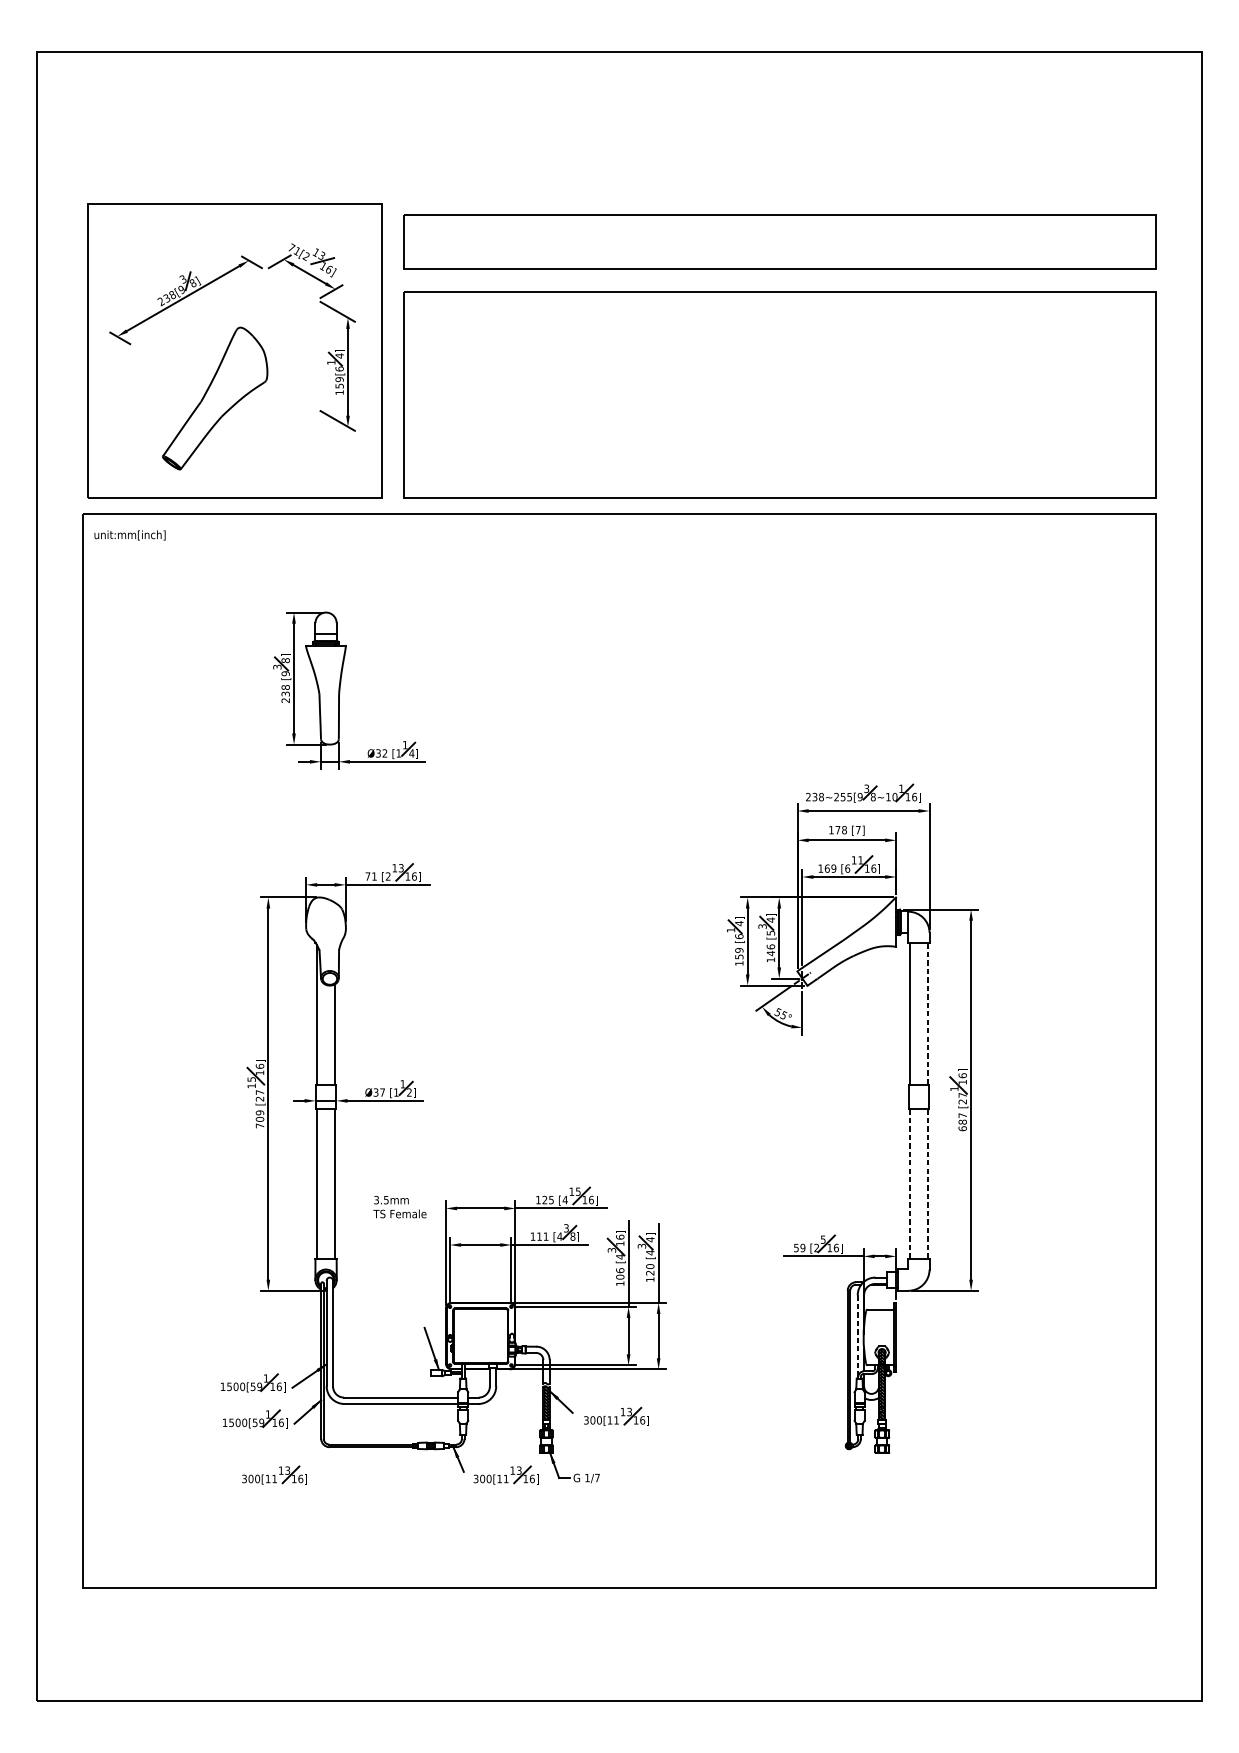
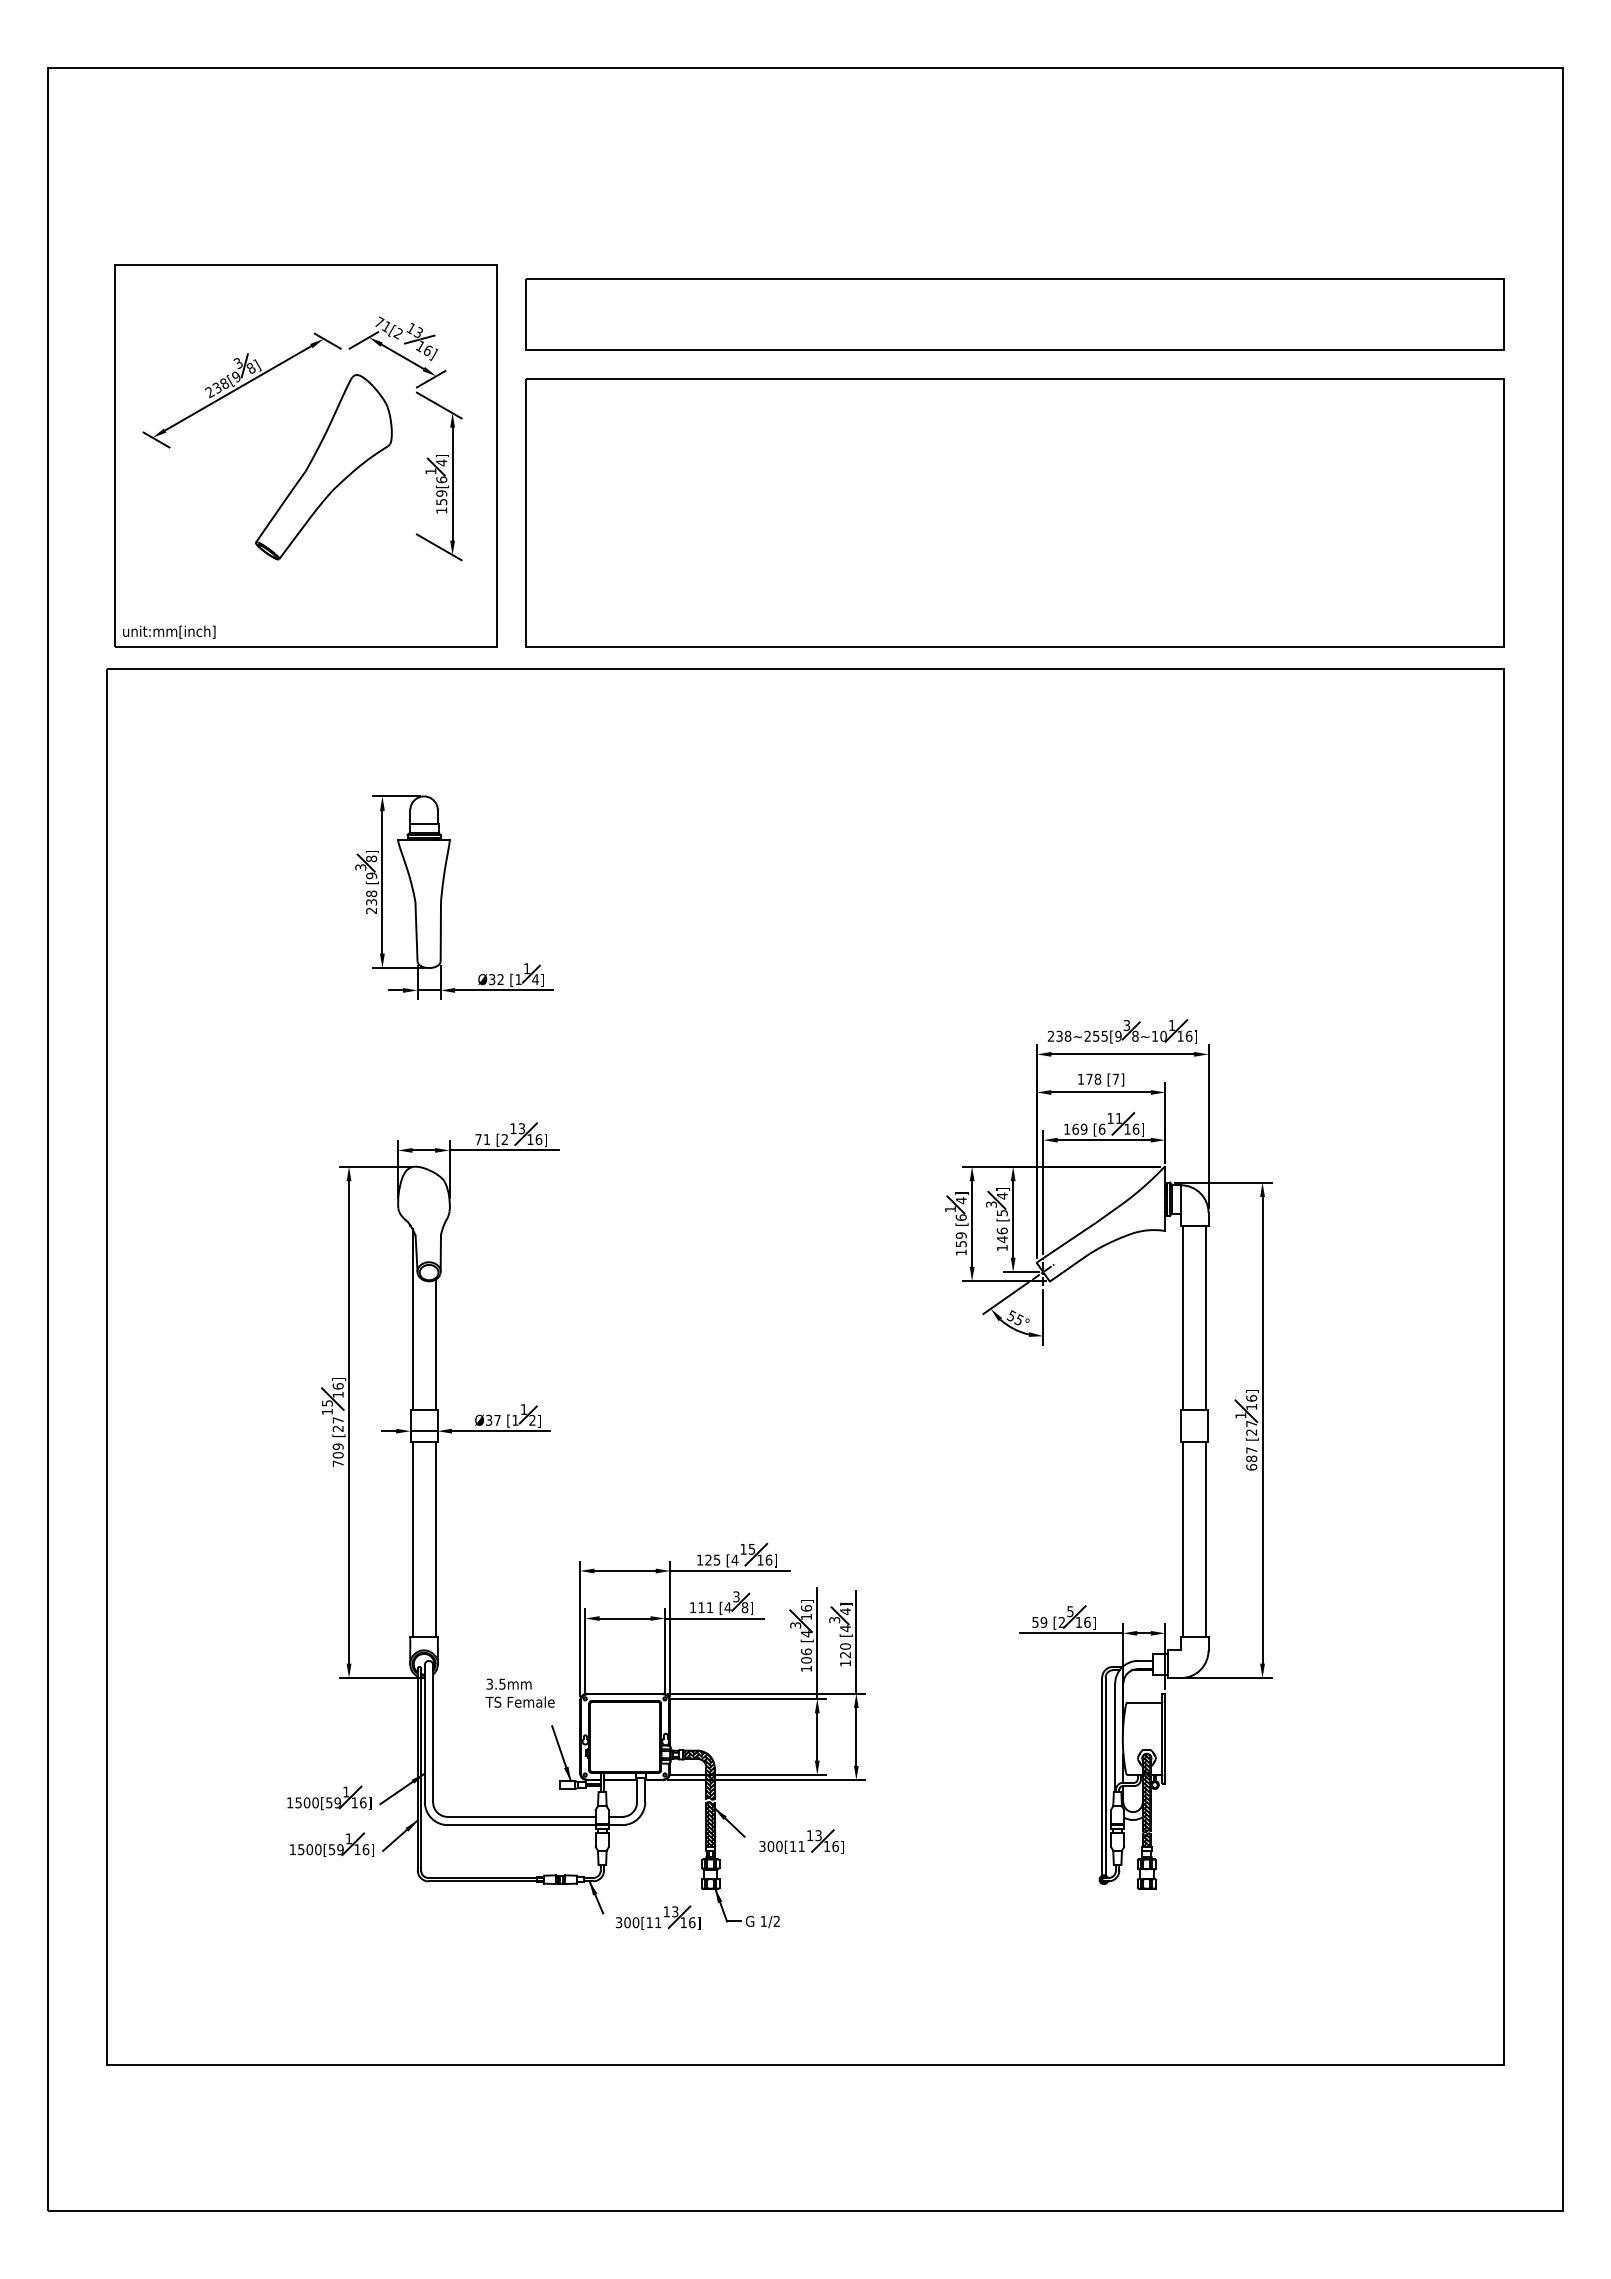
part: (214, 398) -> (323, 467), moved
text: (130, 534) -> (169, 631), moved
line: (927, 1014) -> (1206, 1318), dashed -> solid
line: (910, 1184) -> (1183, 1540), dashed -> solid
line: (927, 1184) -> (1206, 1540), dashed -> solid
text: (399, 1206) -> (519, 1692), moved
line: (857, 1337) -> (1115, 1738), dashed -> solid
hatch: (537, 1365) -> (698, 1774), added
part: (274, 1475) -> (357, 1917), removed
text: (597, 1477) -> (776, 1920), 1/7 -> 1/2

